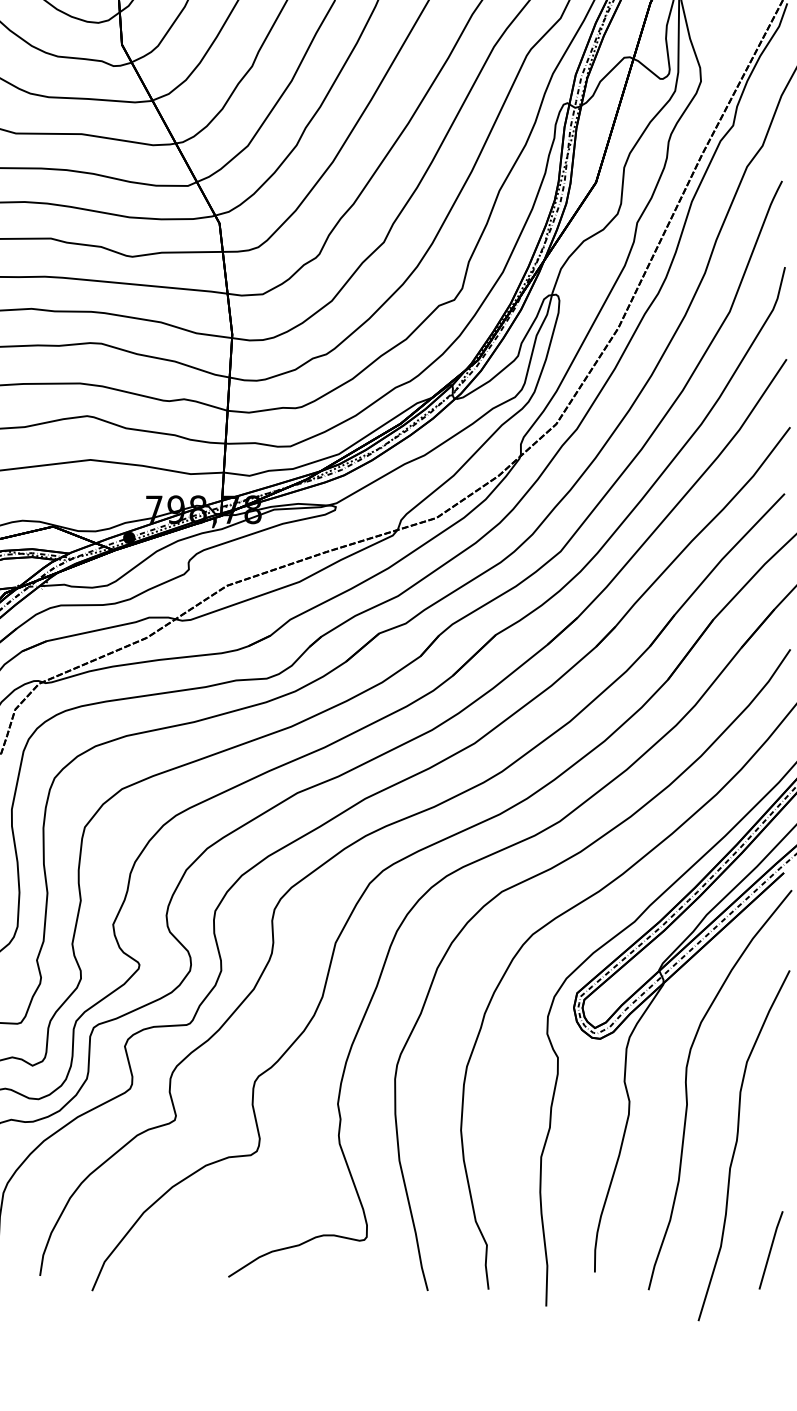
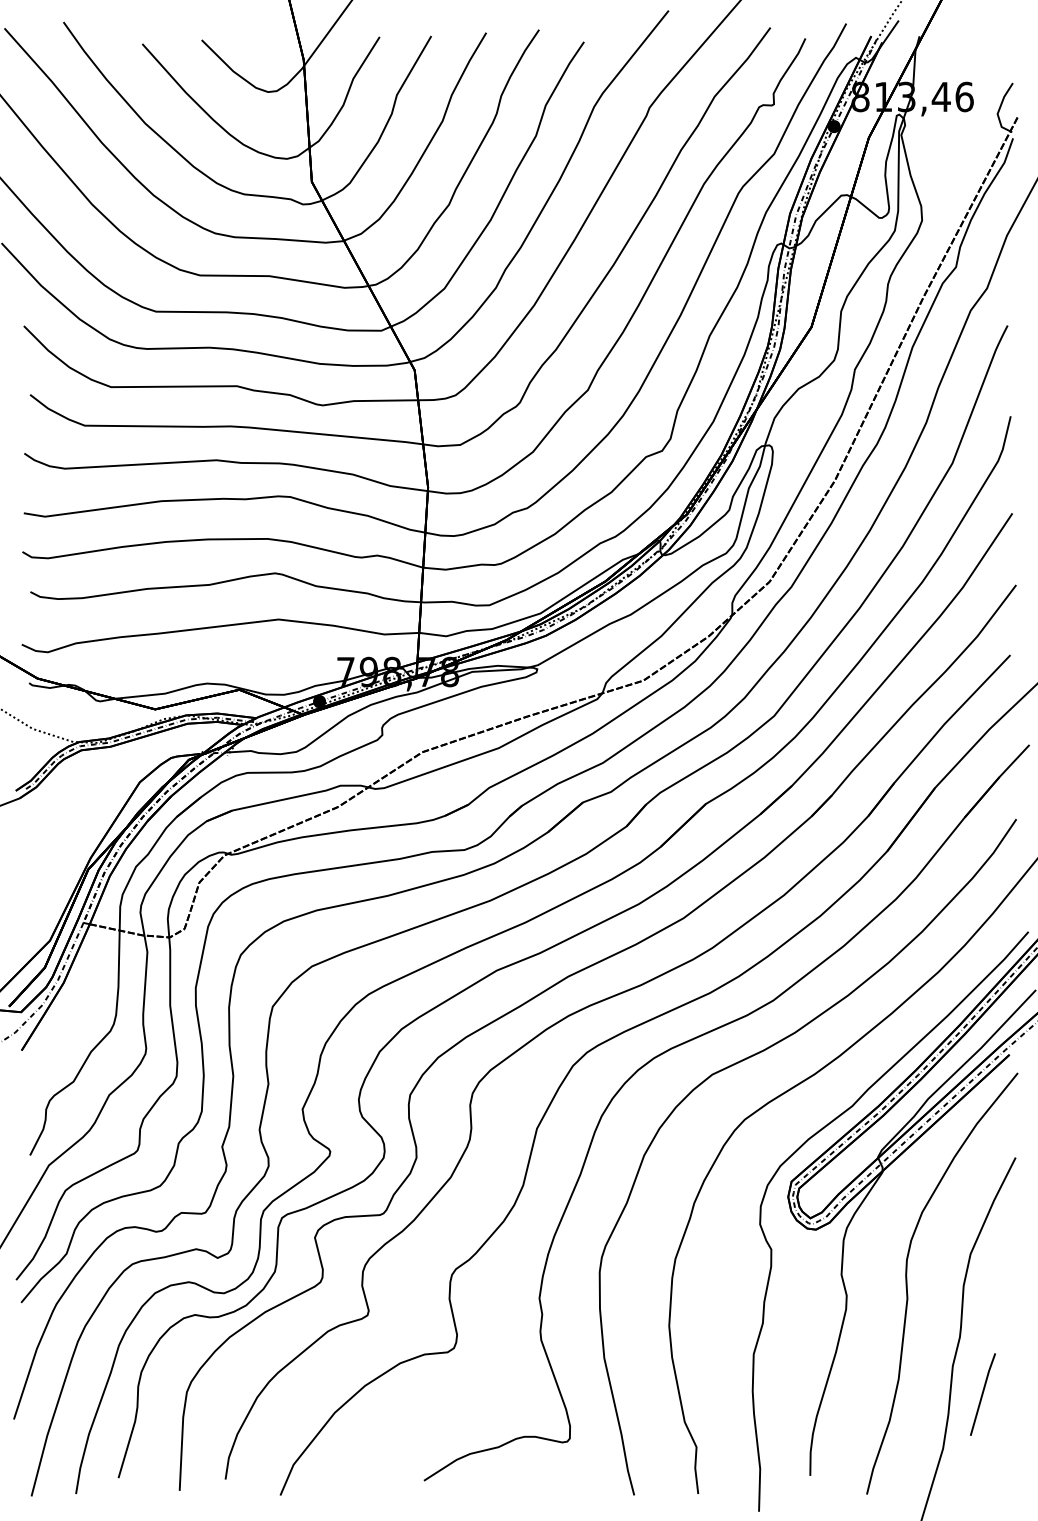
line: (770, 1250) -> (982, 1394), moved

